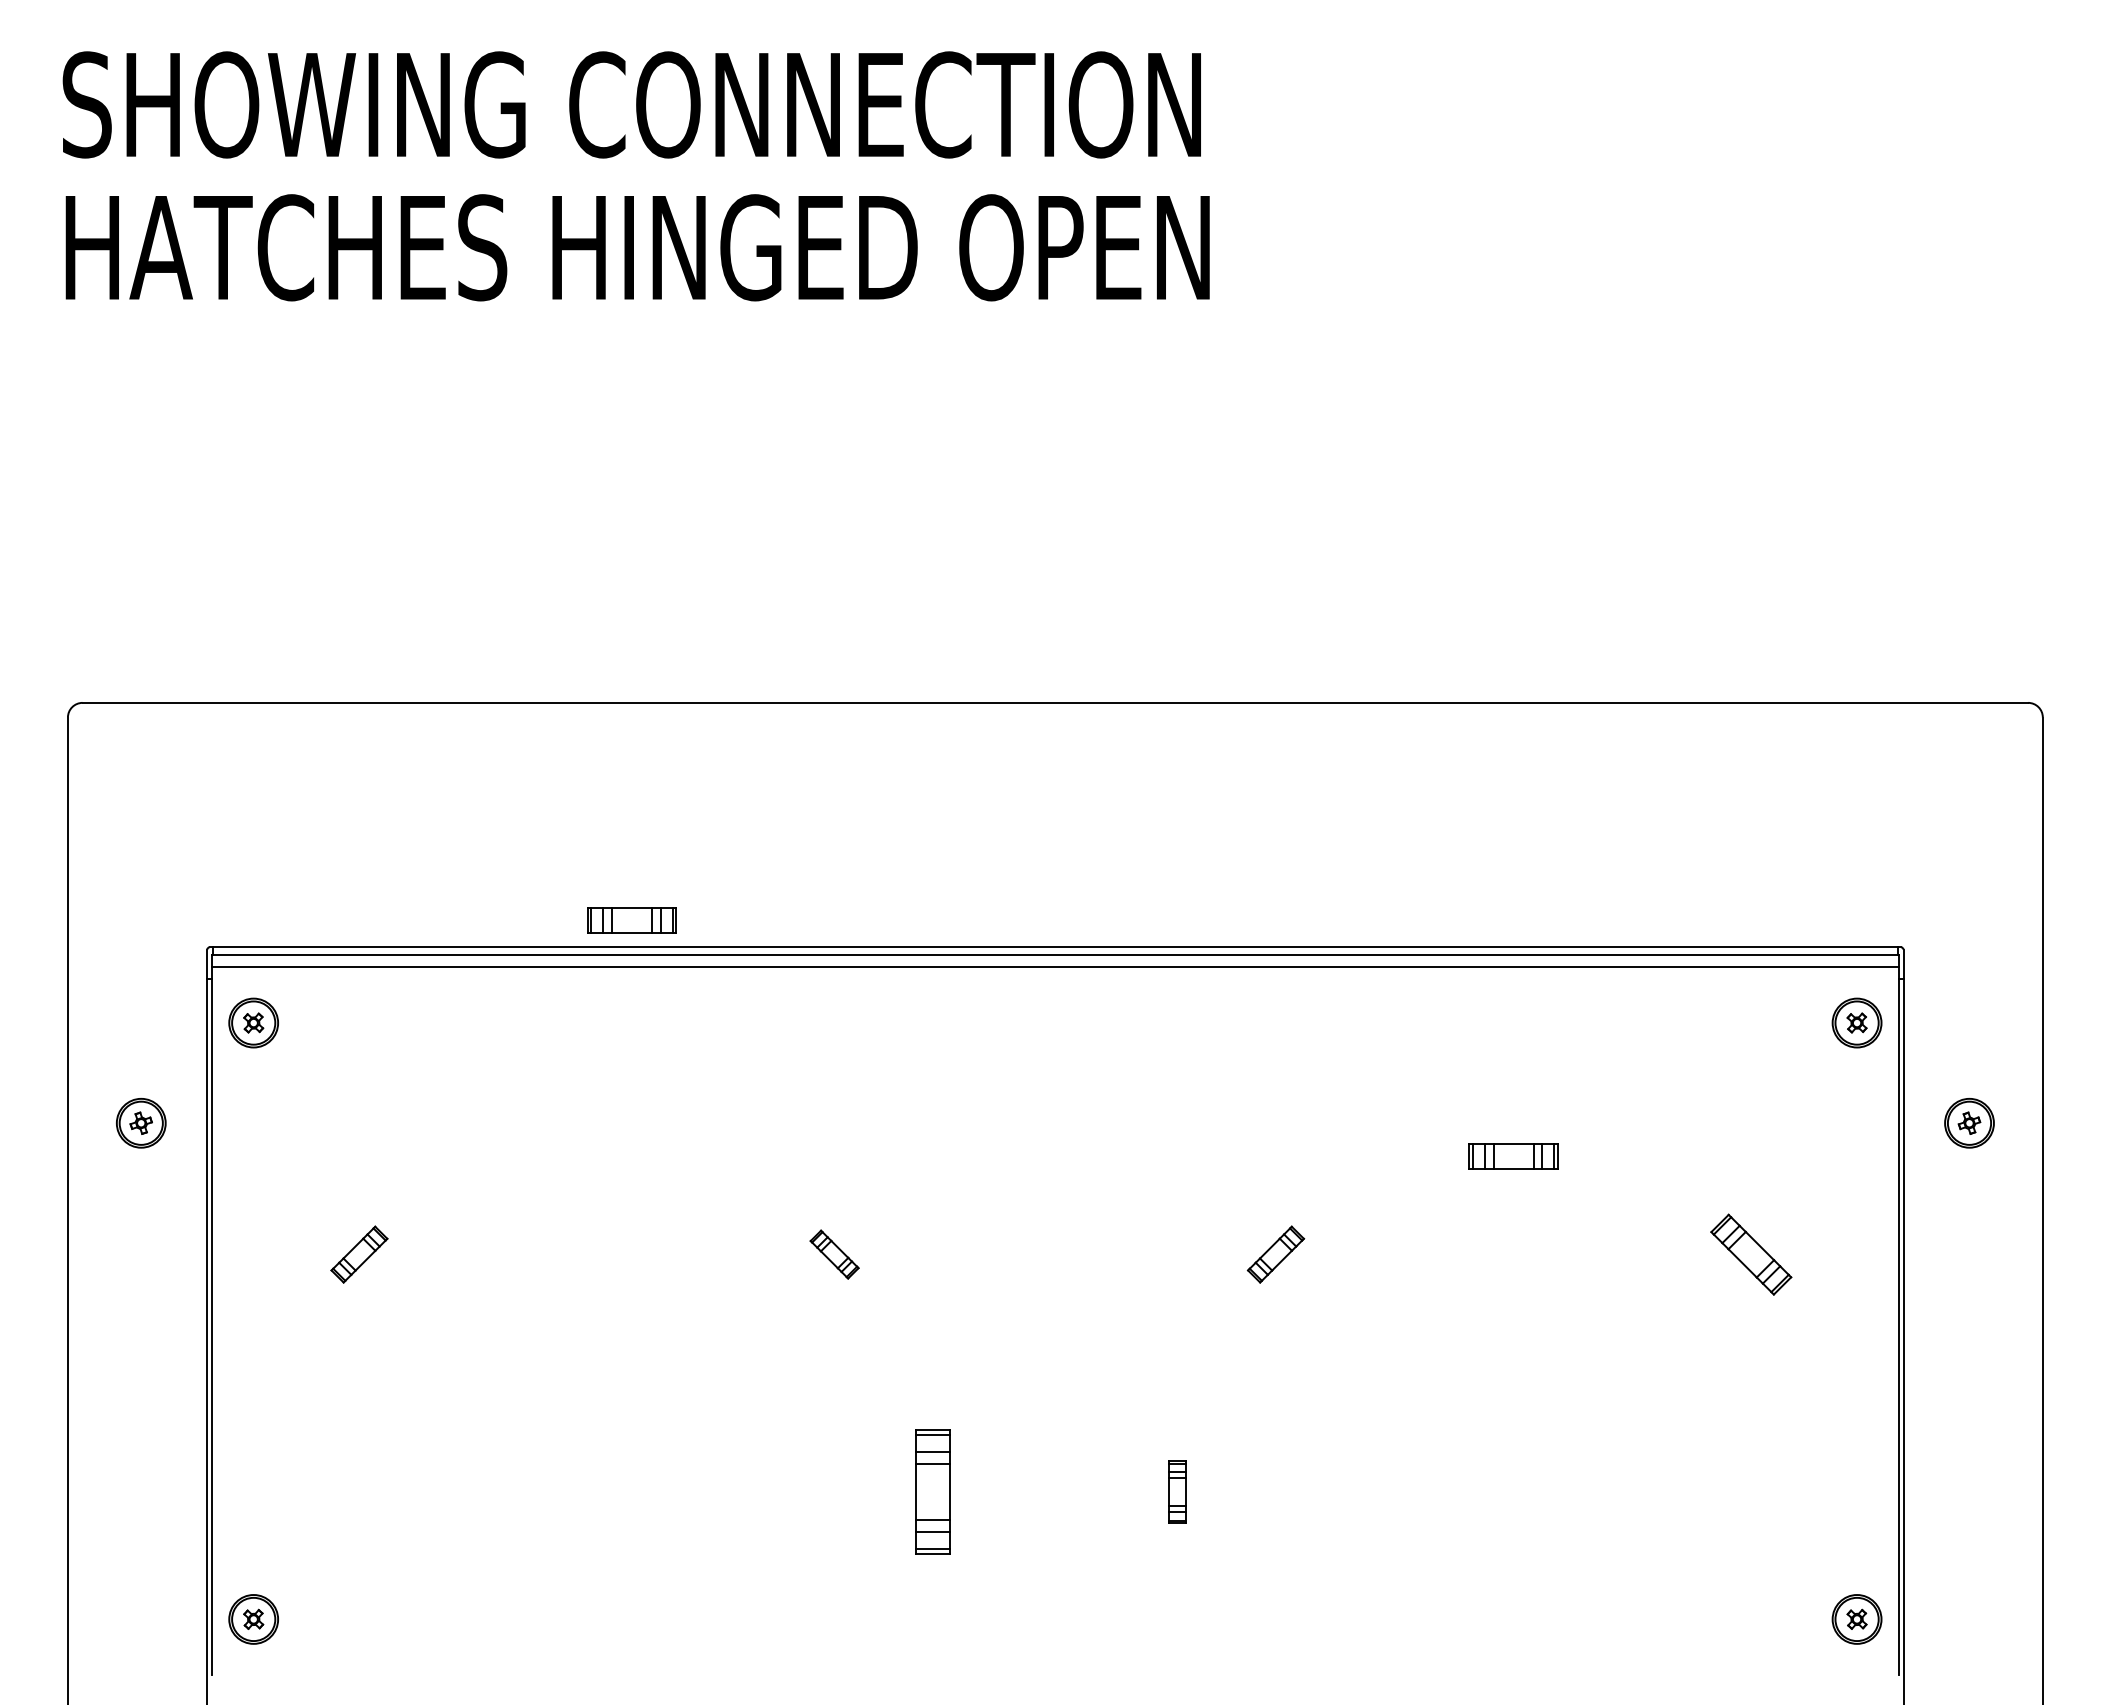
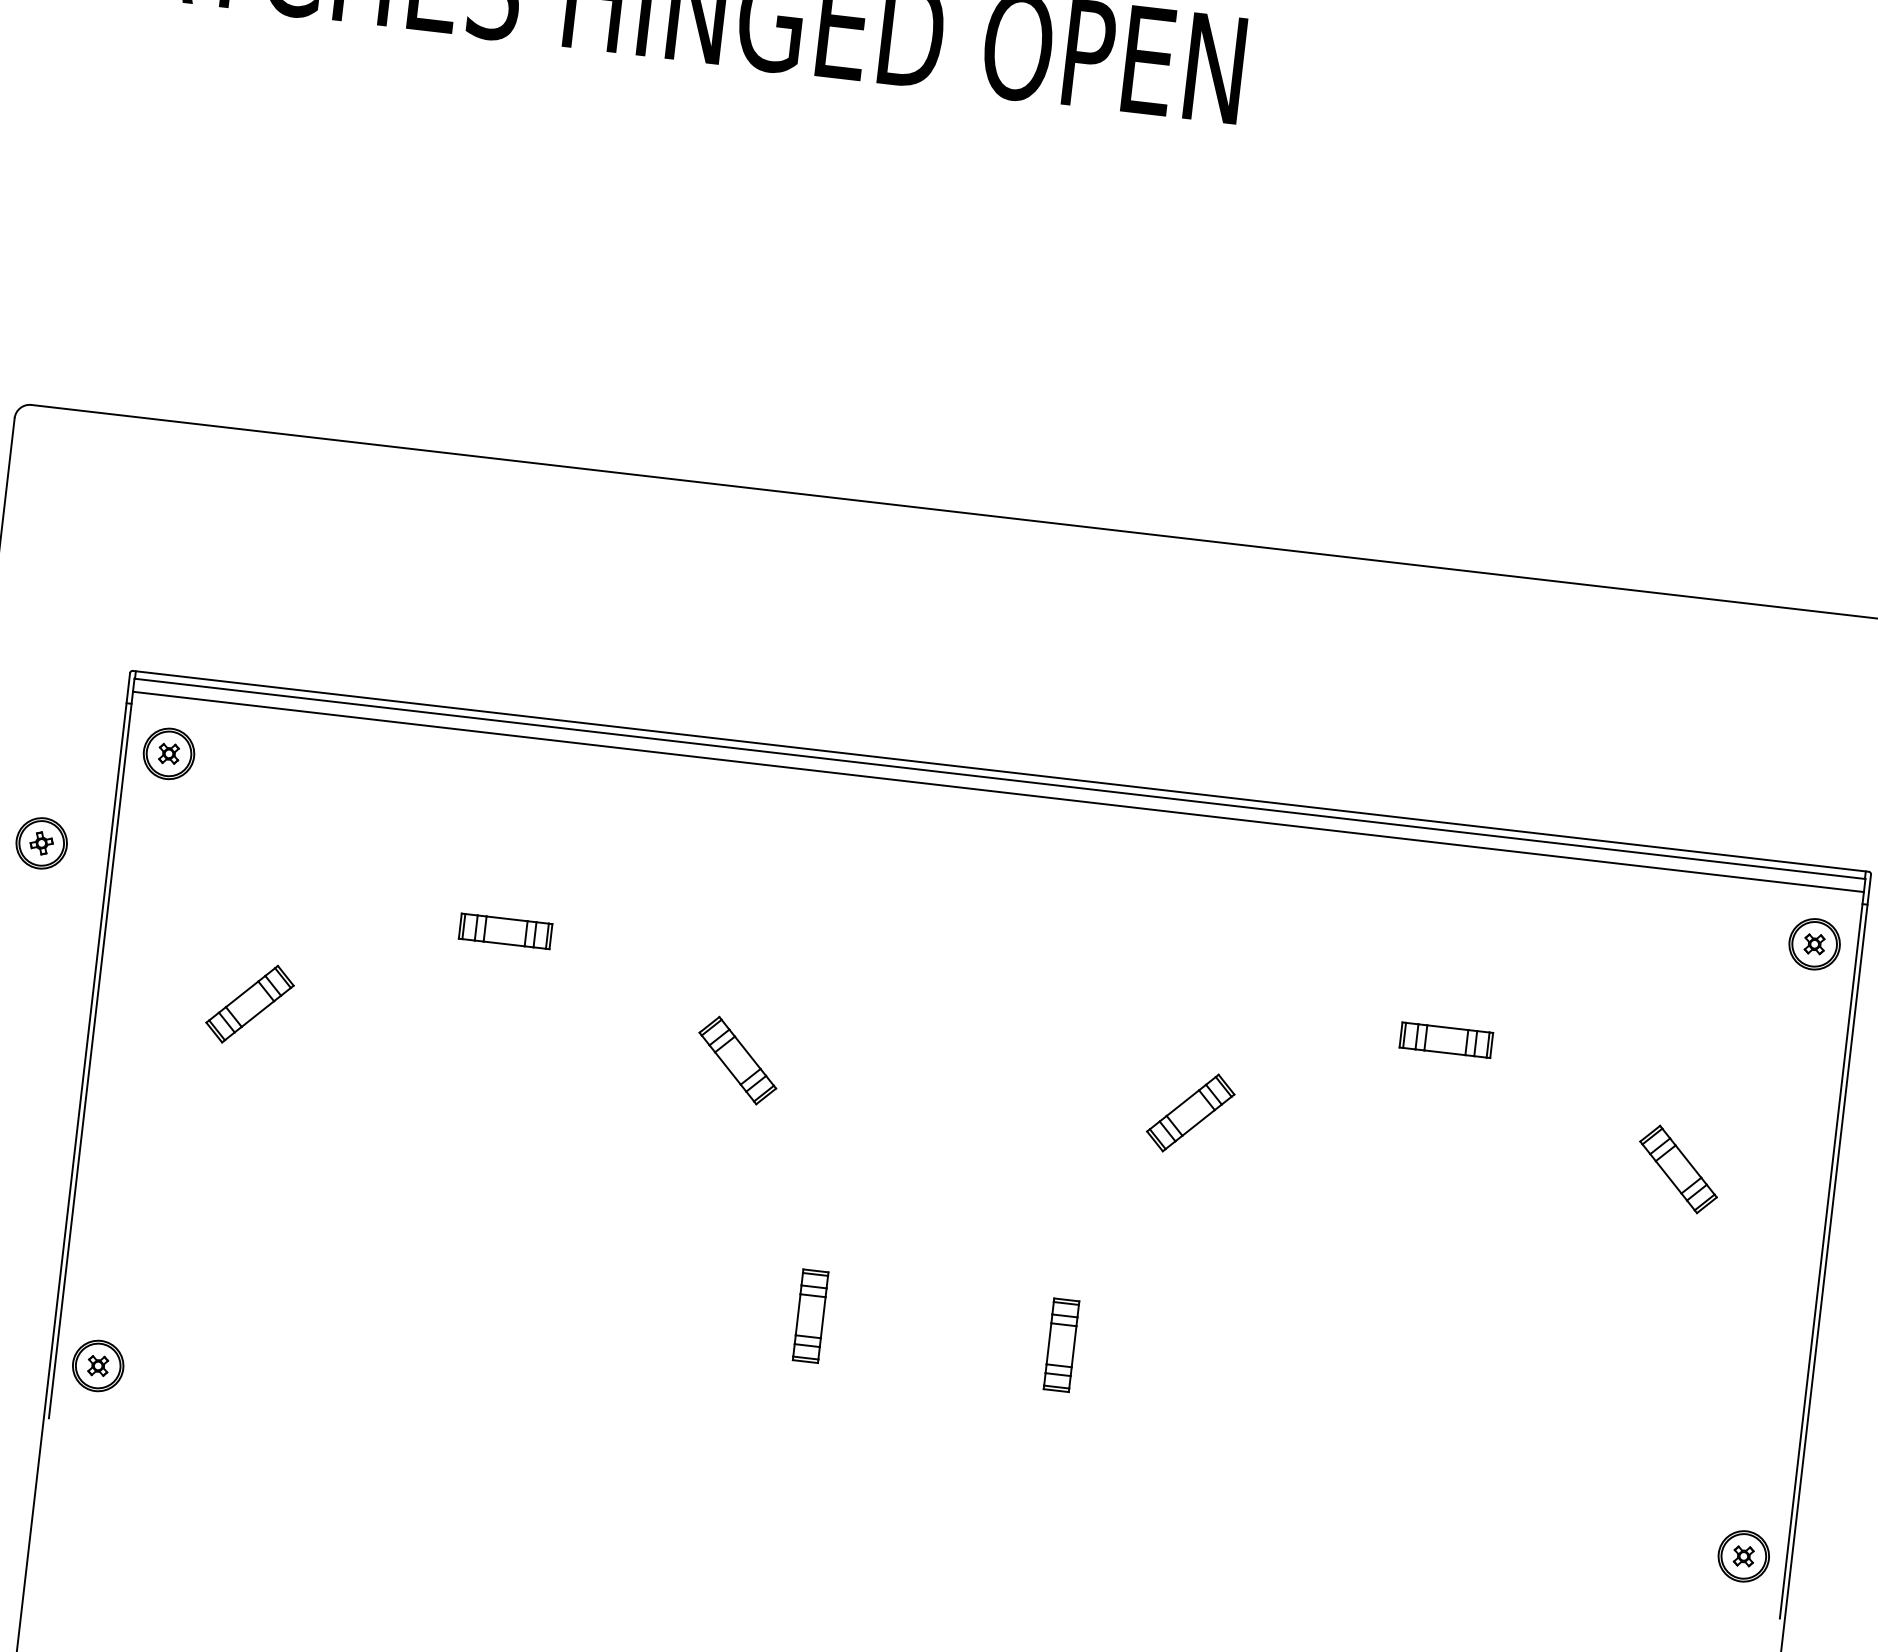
part: (631, 920) -> (505, 931), moved
part: (359, 1254) -> (250, 1003), size x1.43
part: (834, 1254) -> (737, 1060), size x1.67
part: (1275, 1254) -> (1190, 1112), size x1.43
part: (932, 1492) -> (809, 1316), size x0.71
part: (1177, 1492) -> (1061, 1345), size x1.43

